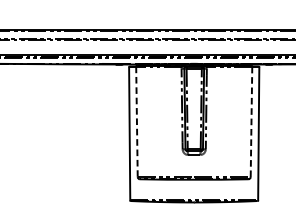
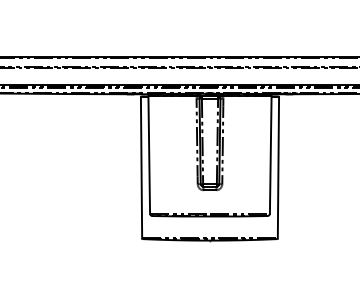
line: (137, 122) -> (149, 155), dashed -> solid
line: (251, 122) -> (270, 155), dashed -> solid

